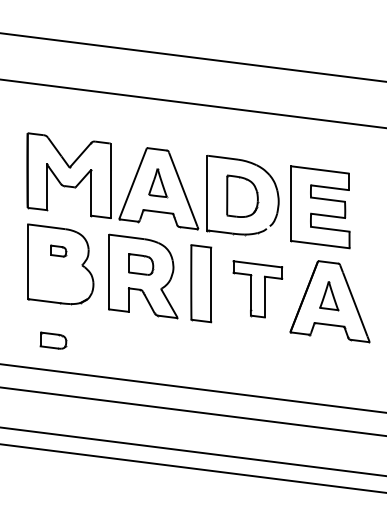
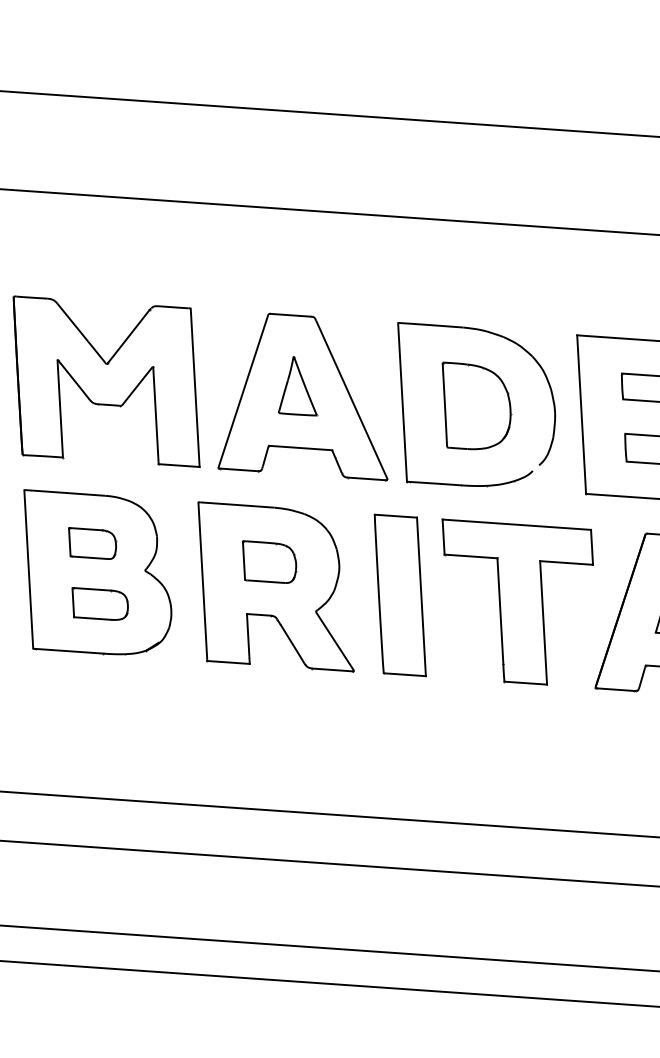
part: (58, 250) -> (92, 541), size x1.43
part: (257, 289) -> (520, 601), size x1.43
part: (53, 340) -> (100, 603), moved

